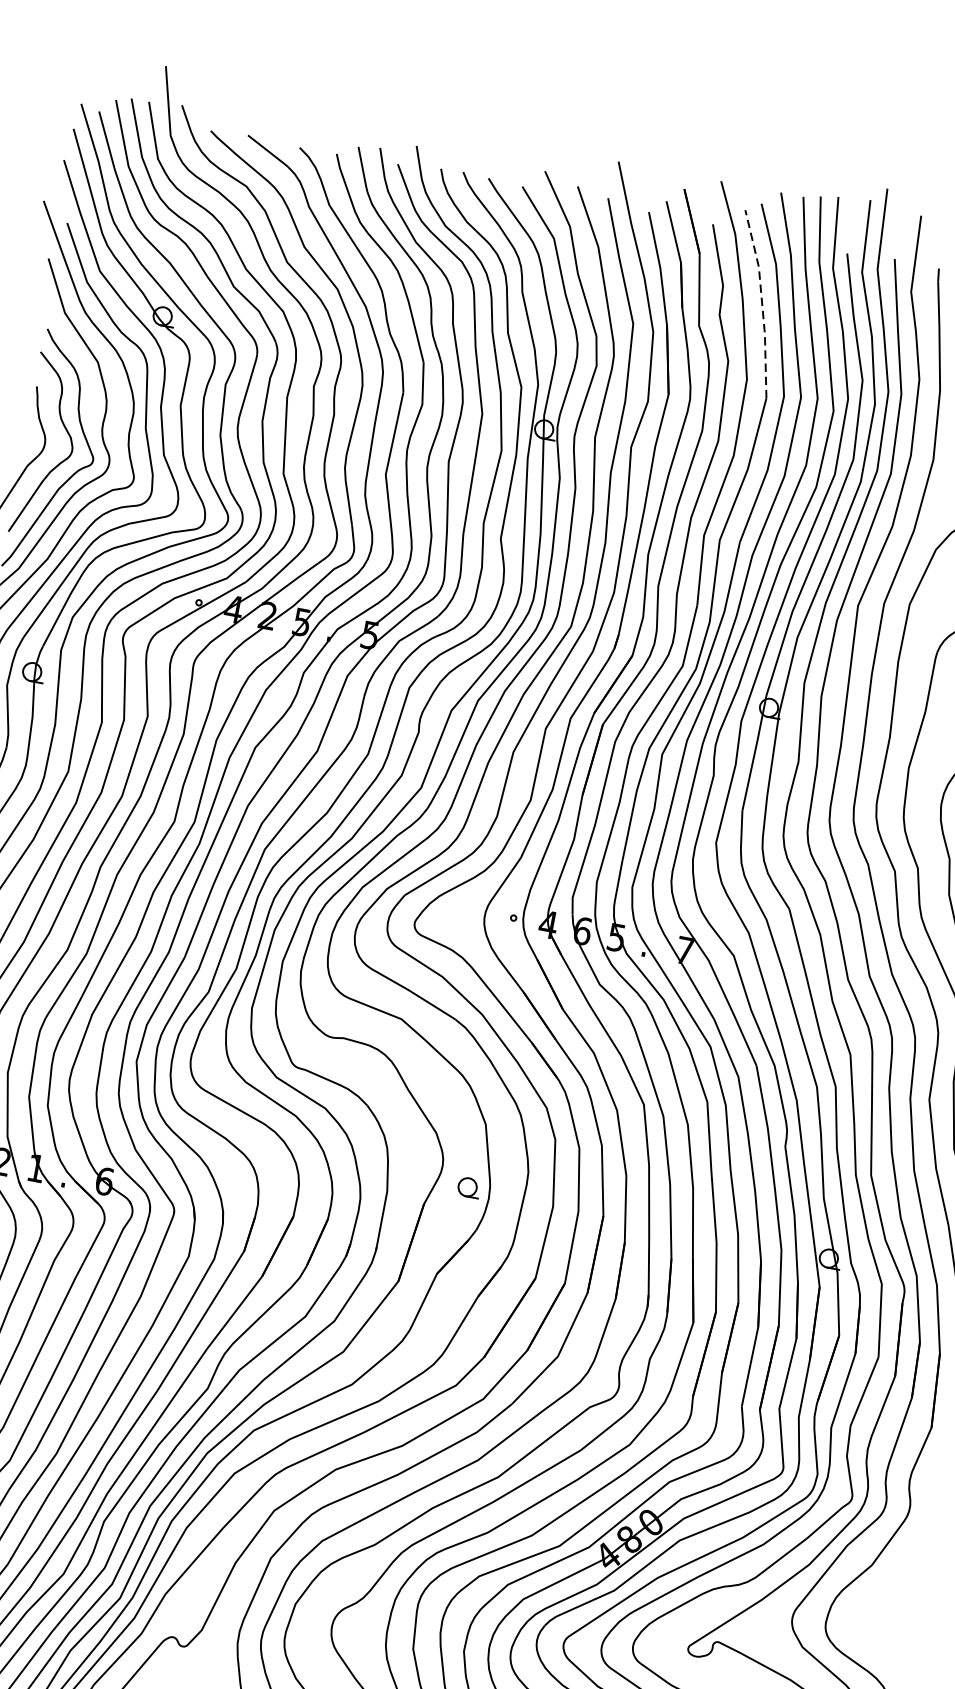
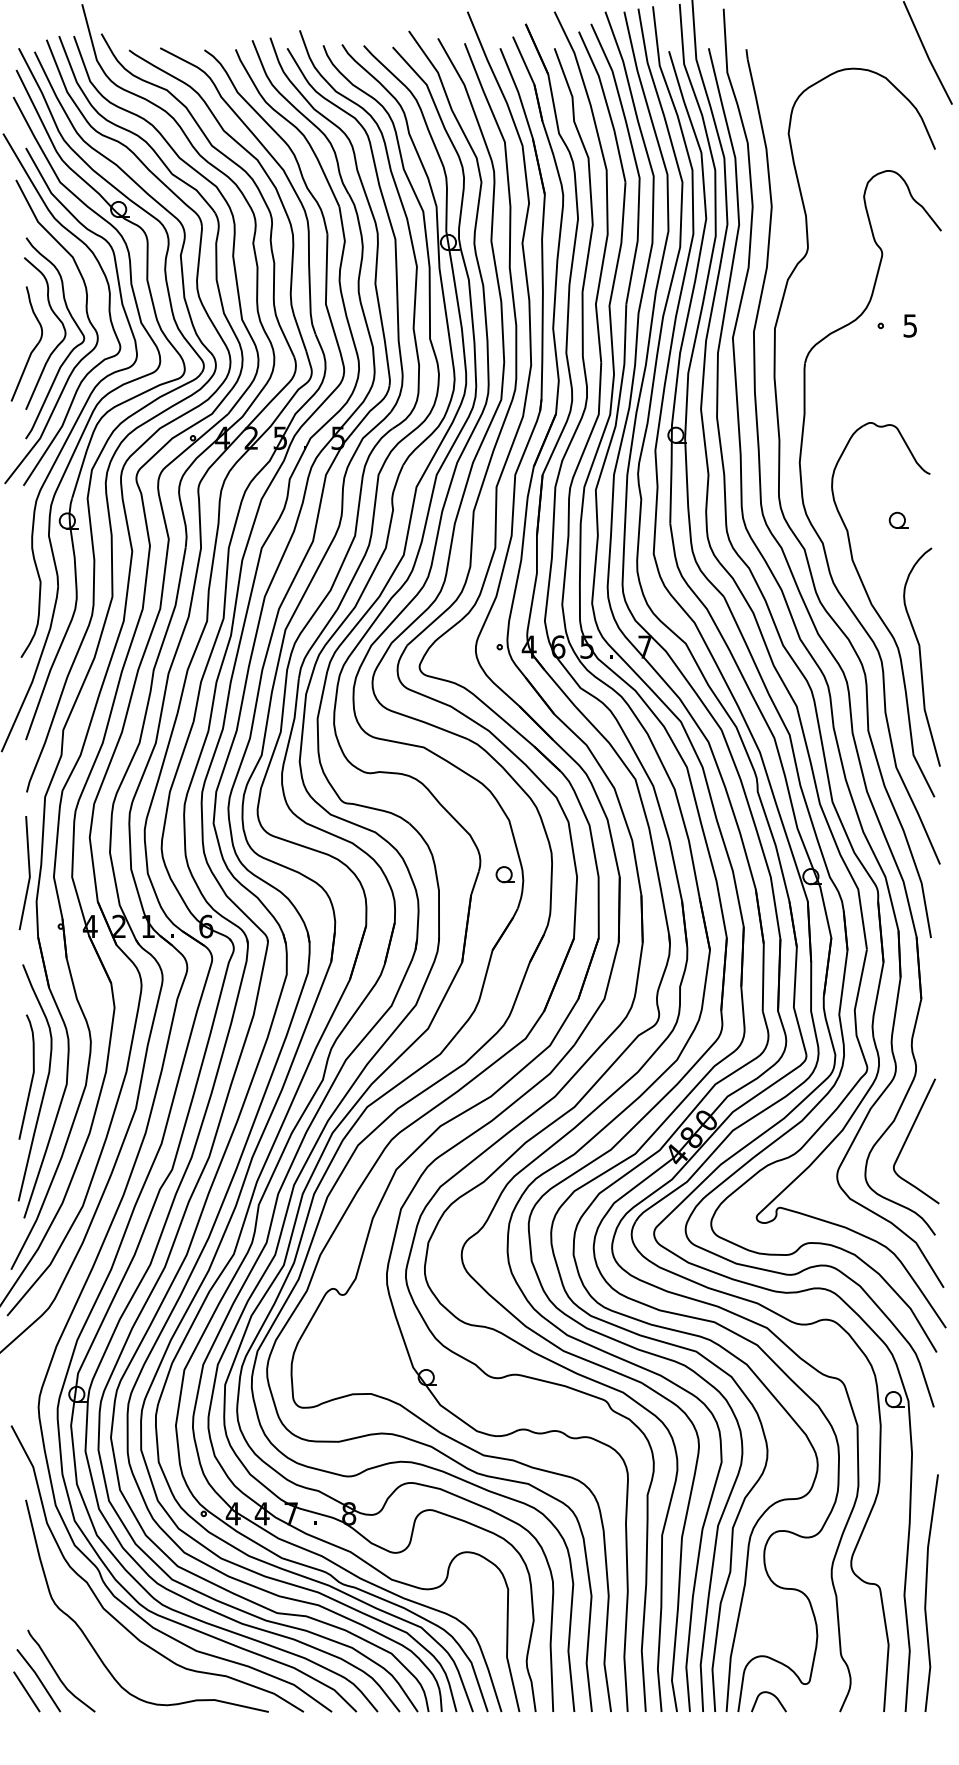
line: (762, 303) -> (607, 105), dashed -> solid
curve: (885, 1588) -> (908, 1137), added

